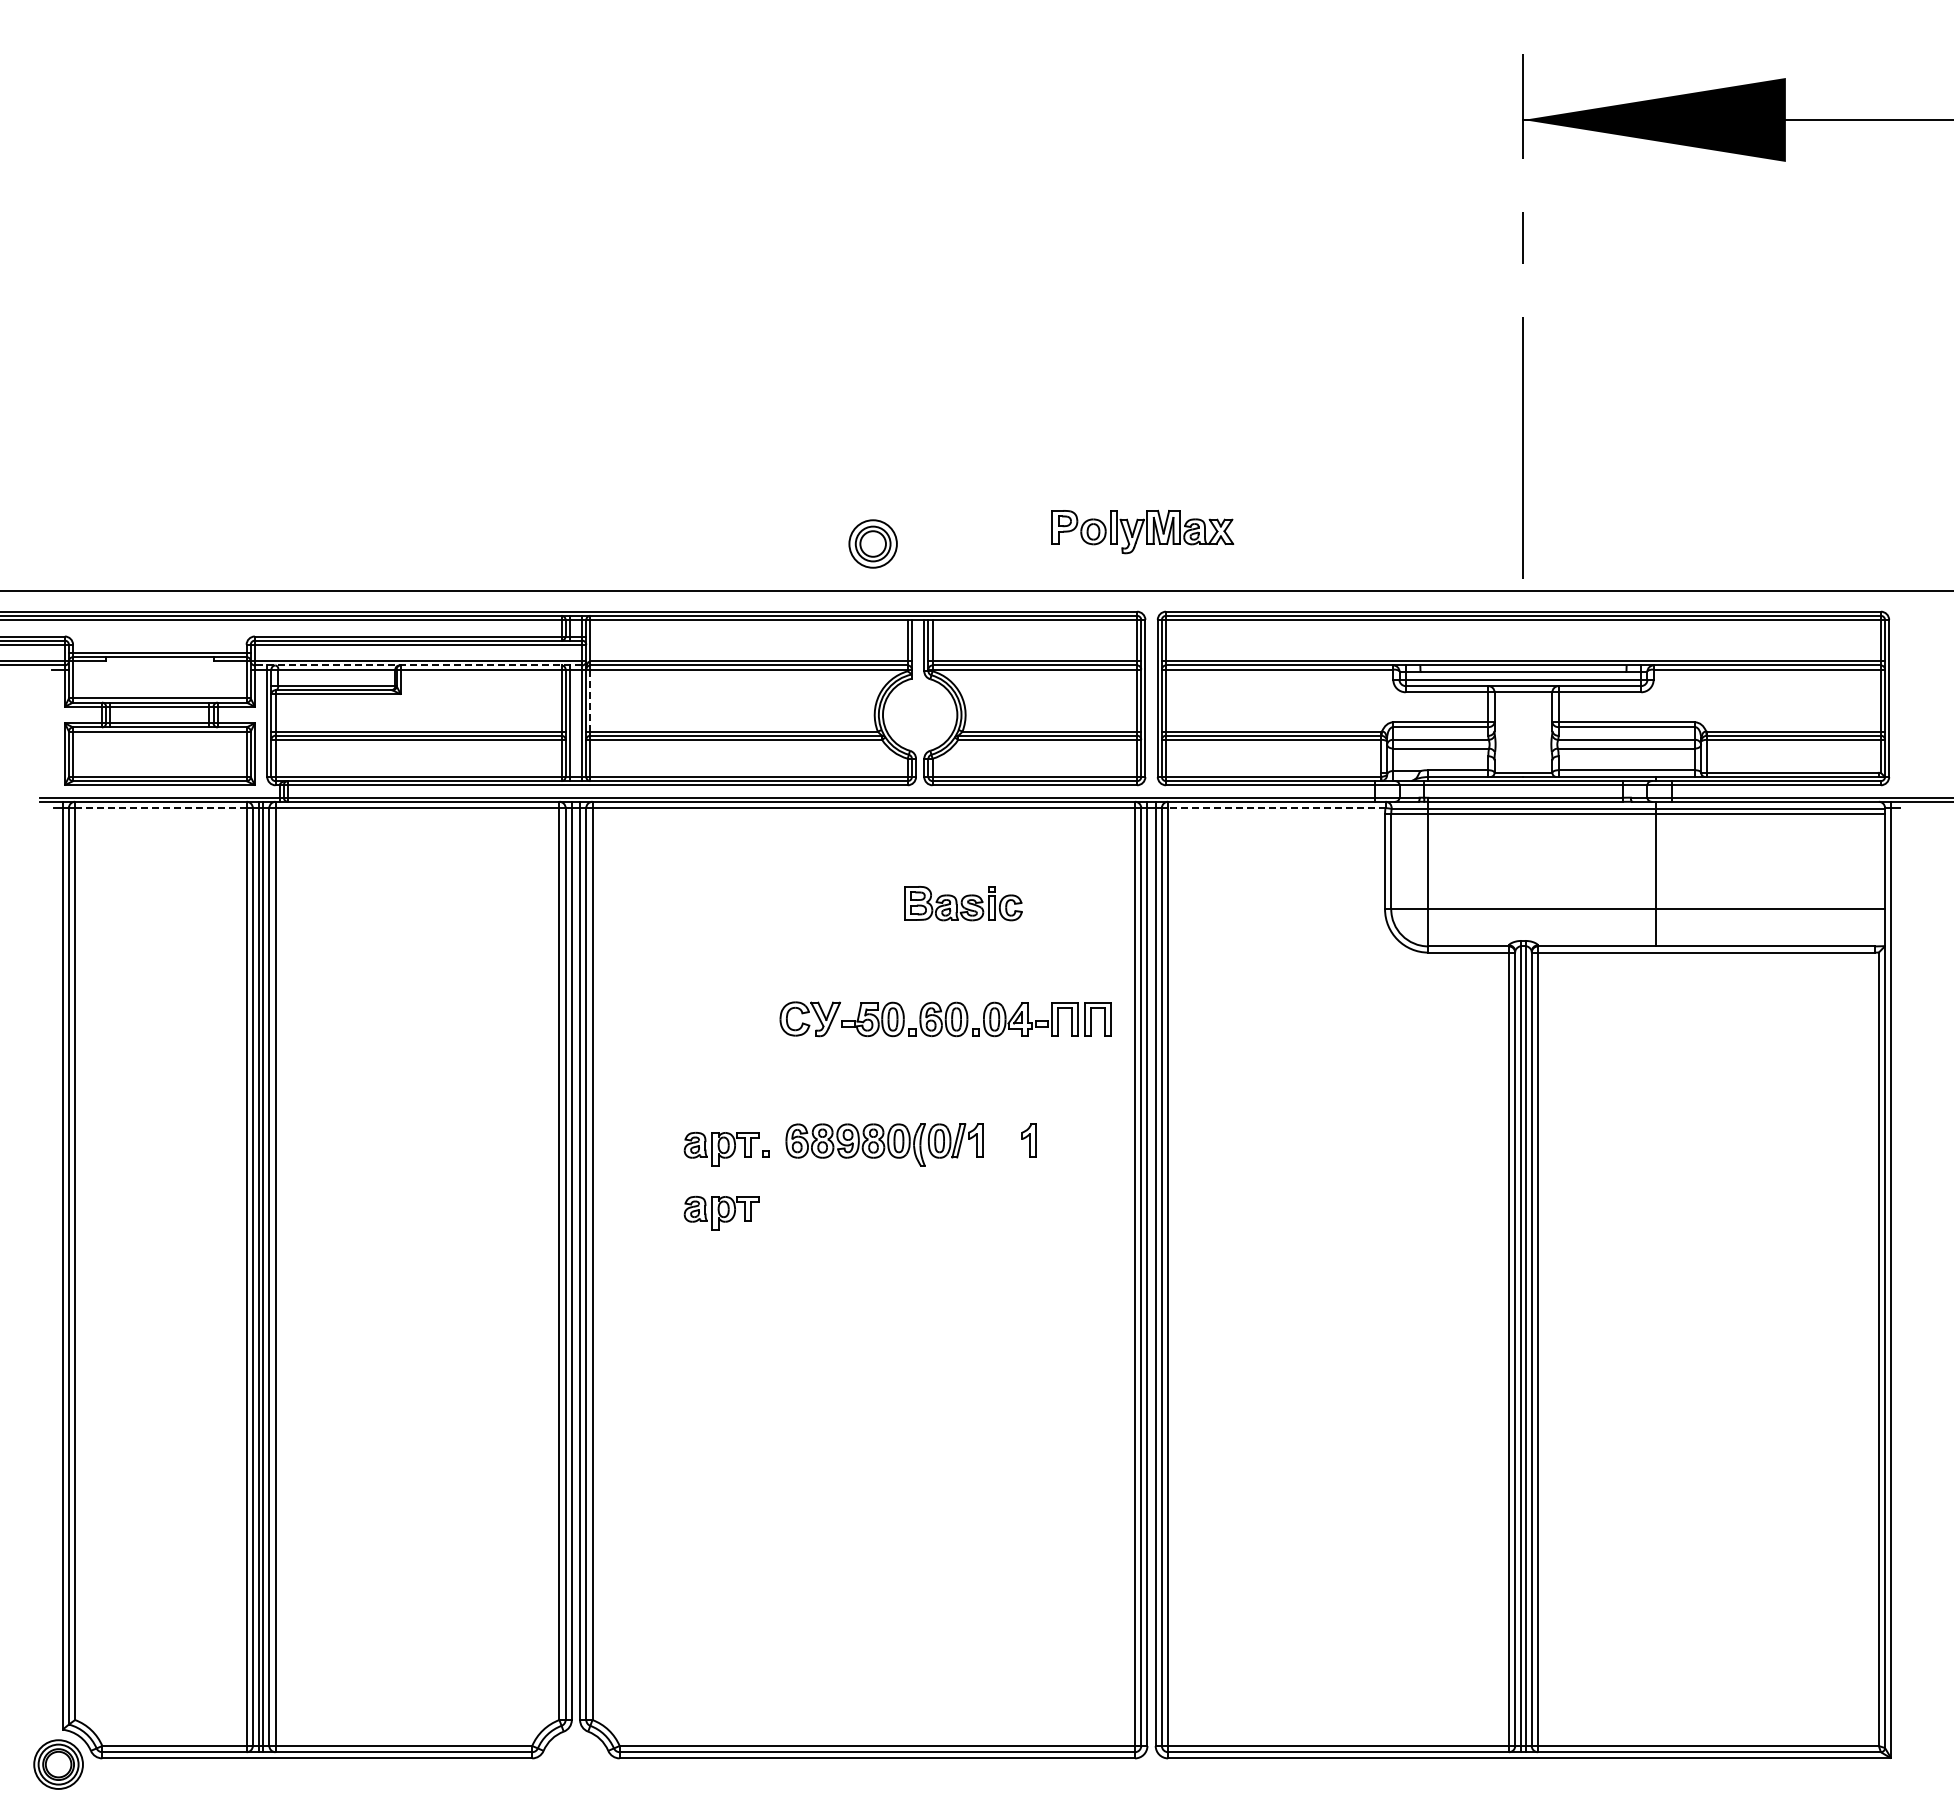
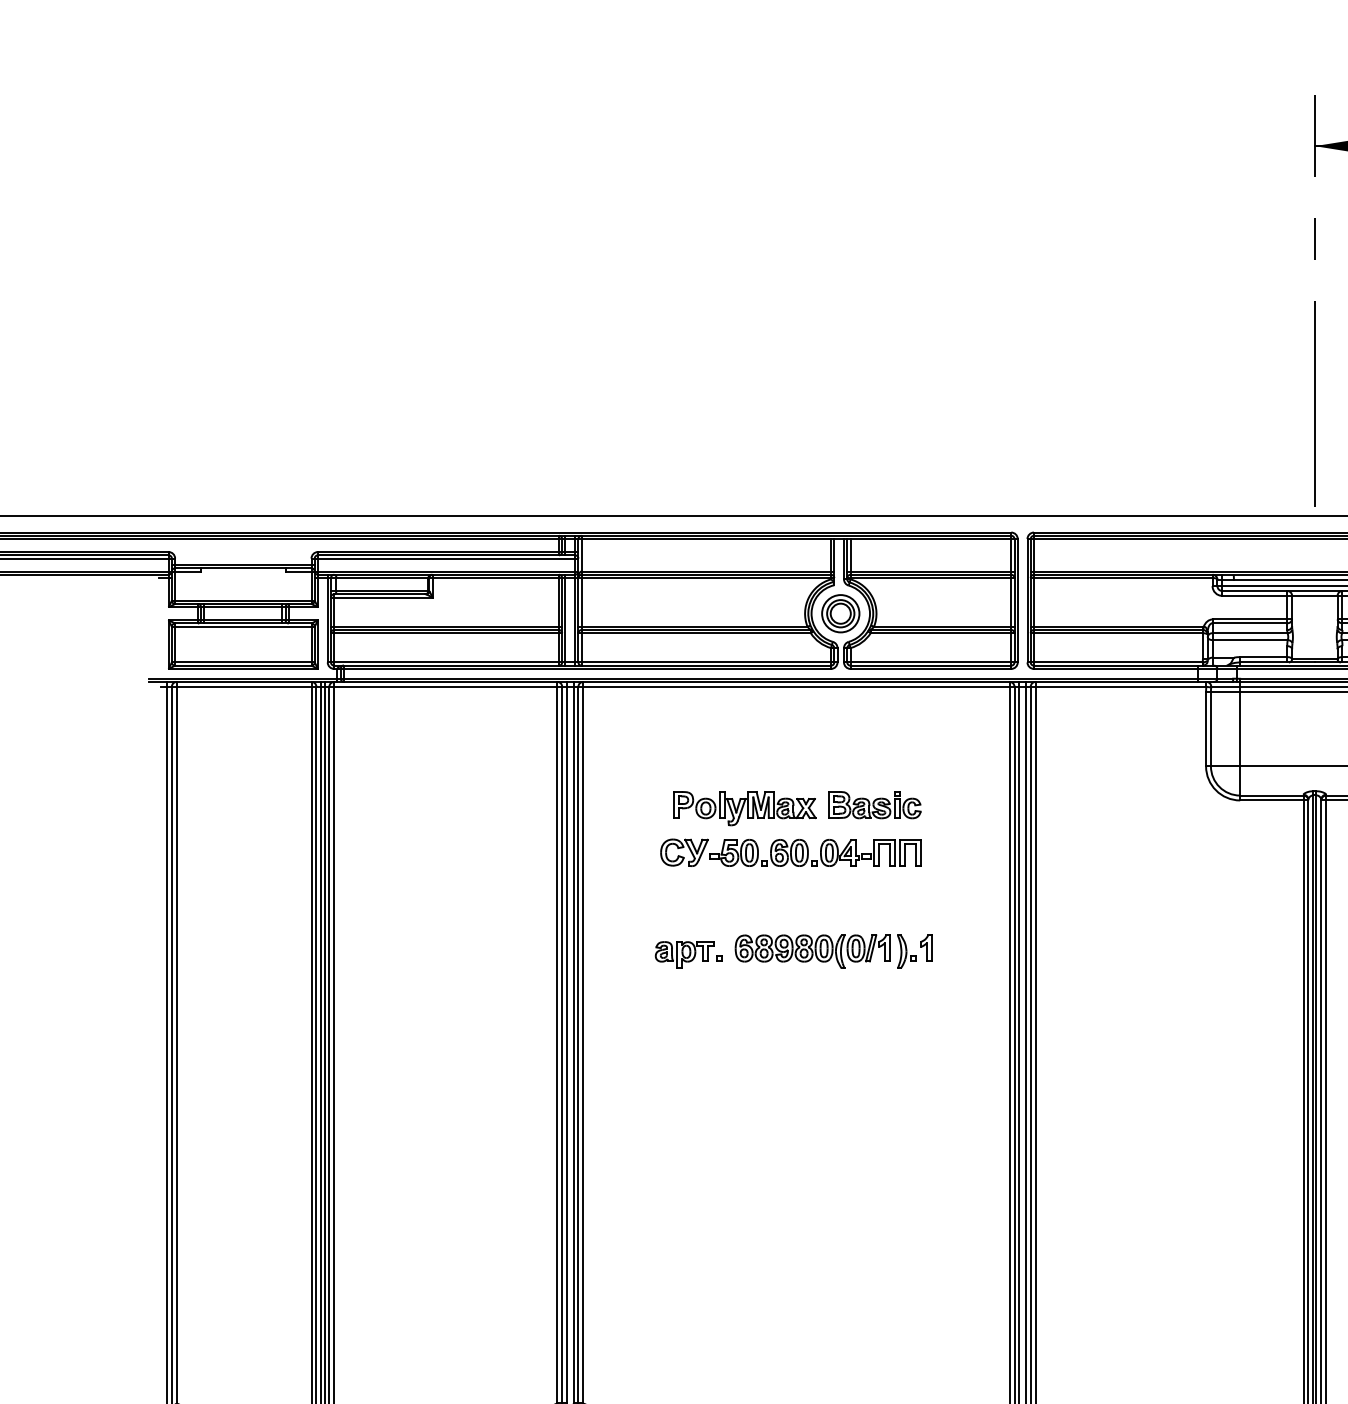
part: (1142, 531) -> (744, 808), moved
part: (872, 543) -> (840, 613), moved
line: (418, 665) -> (446, 574), dashed -> solid
line: (590, 700) -> (581, 602), dashed -> solid
line: (160, 808) -> (243, 687), dashed -> solid
line: (1276, 808) -> (1120, 687), dashed -> solid
part: (963, 903) -> (874, 805), moved
part: (945, 1019) -> (790, 852), moved
part: (1004, 1144) -> (907, 951), added
part: (721, 1213) -> (684, 1005), removed

